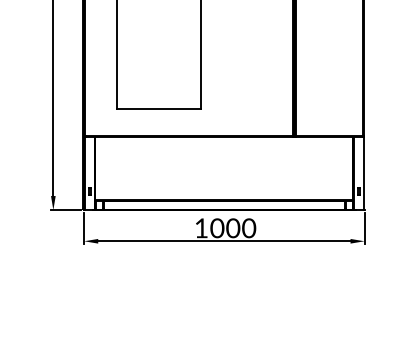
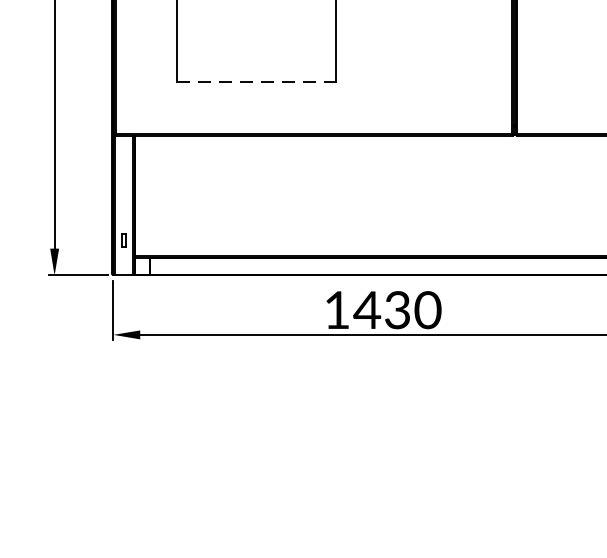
line: (159, 108) -> (257, 81), solid -> dashed
text: (224, 228) -> (381, 310), 1000 -> 1430

